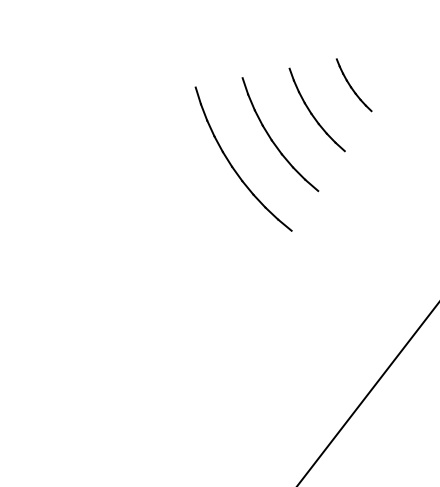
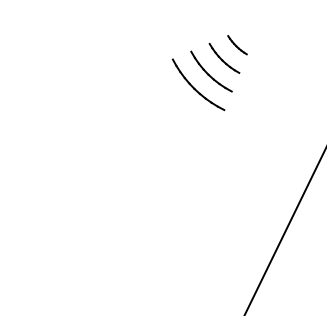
part: (275, 136) -> (209, 72), size x0.7

